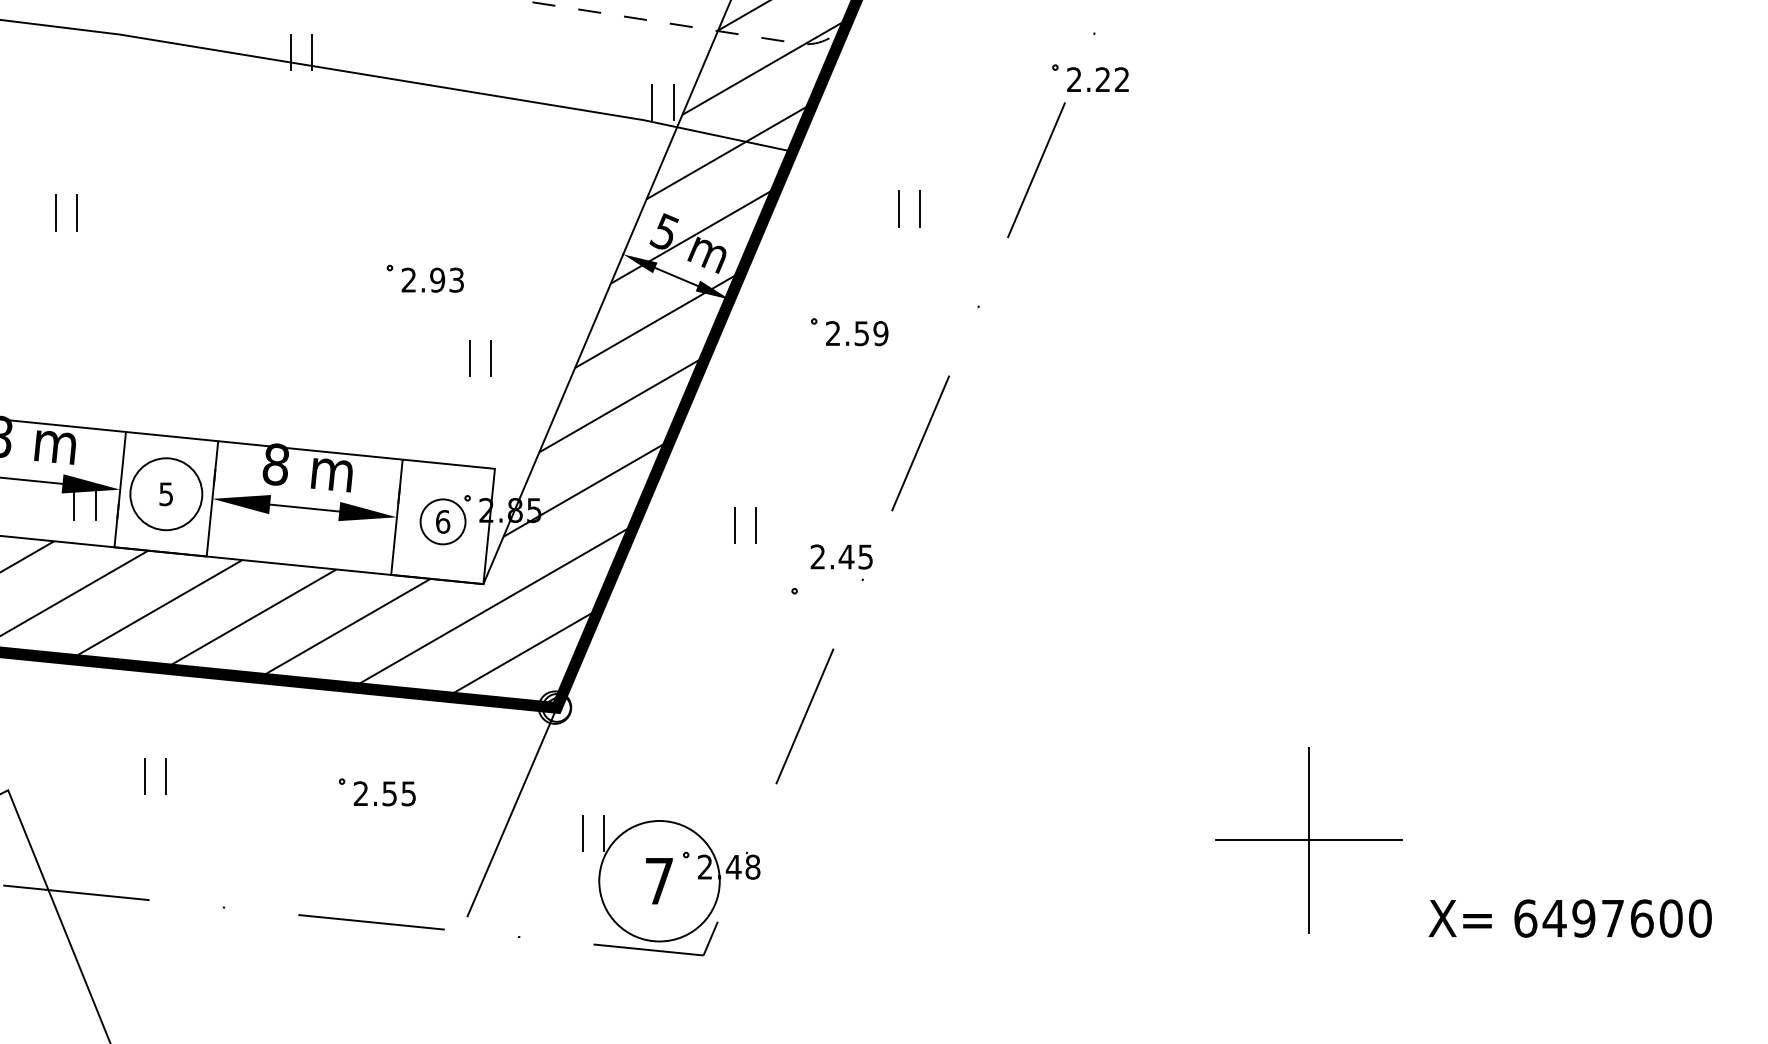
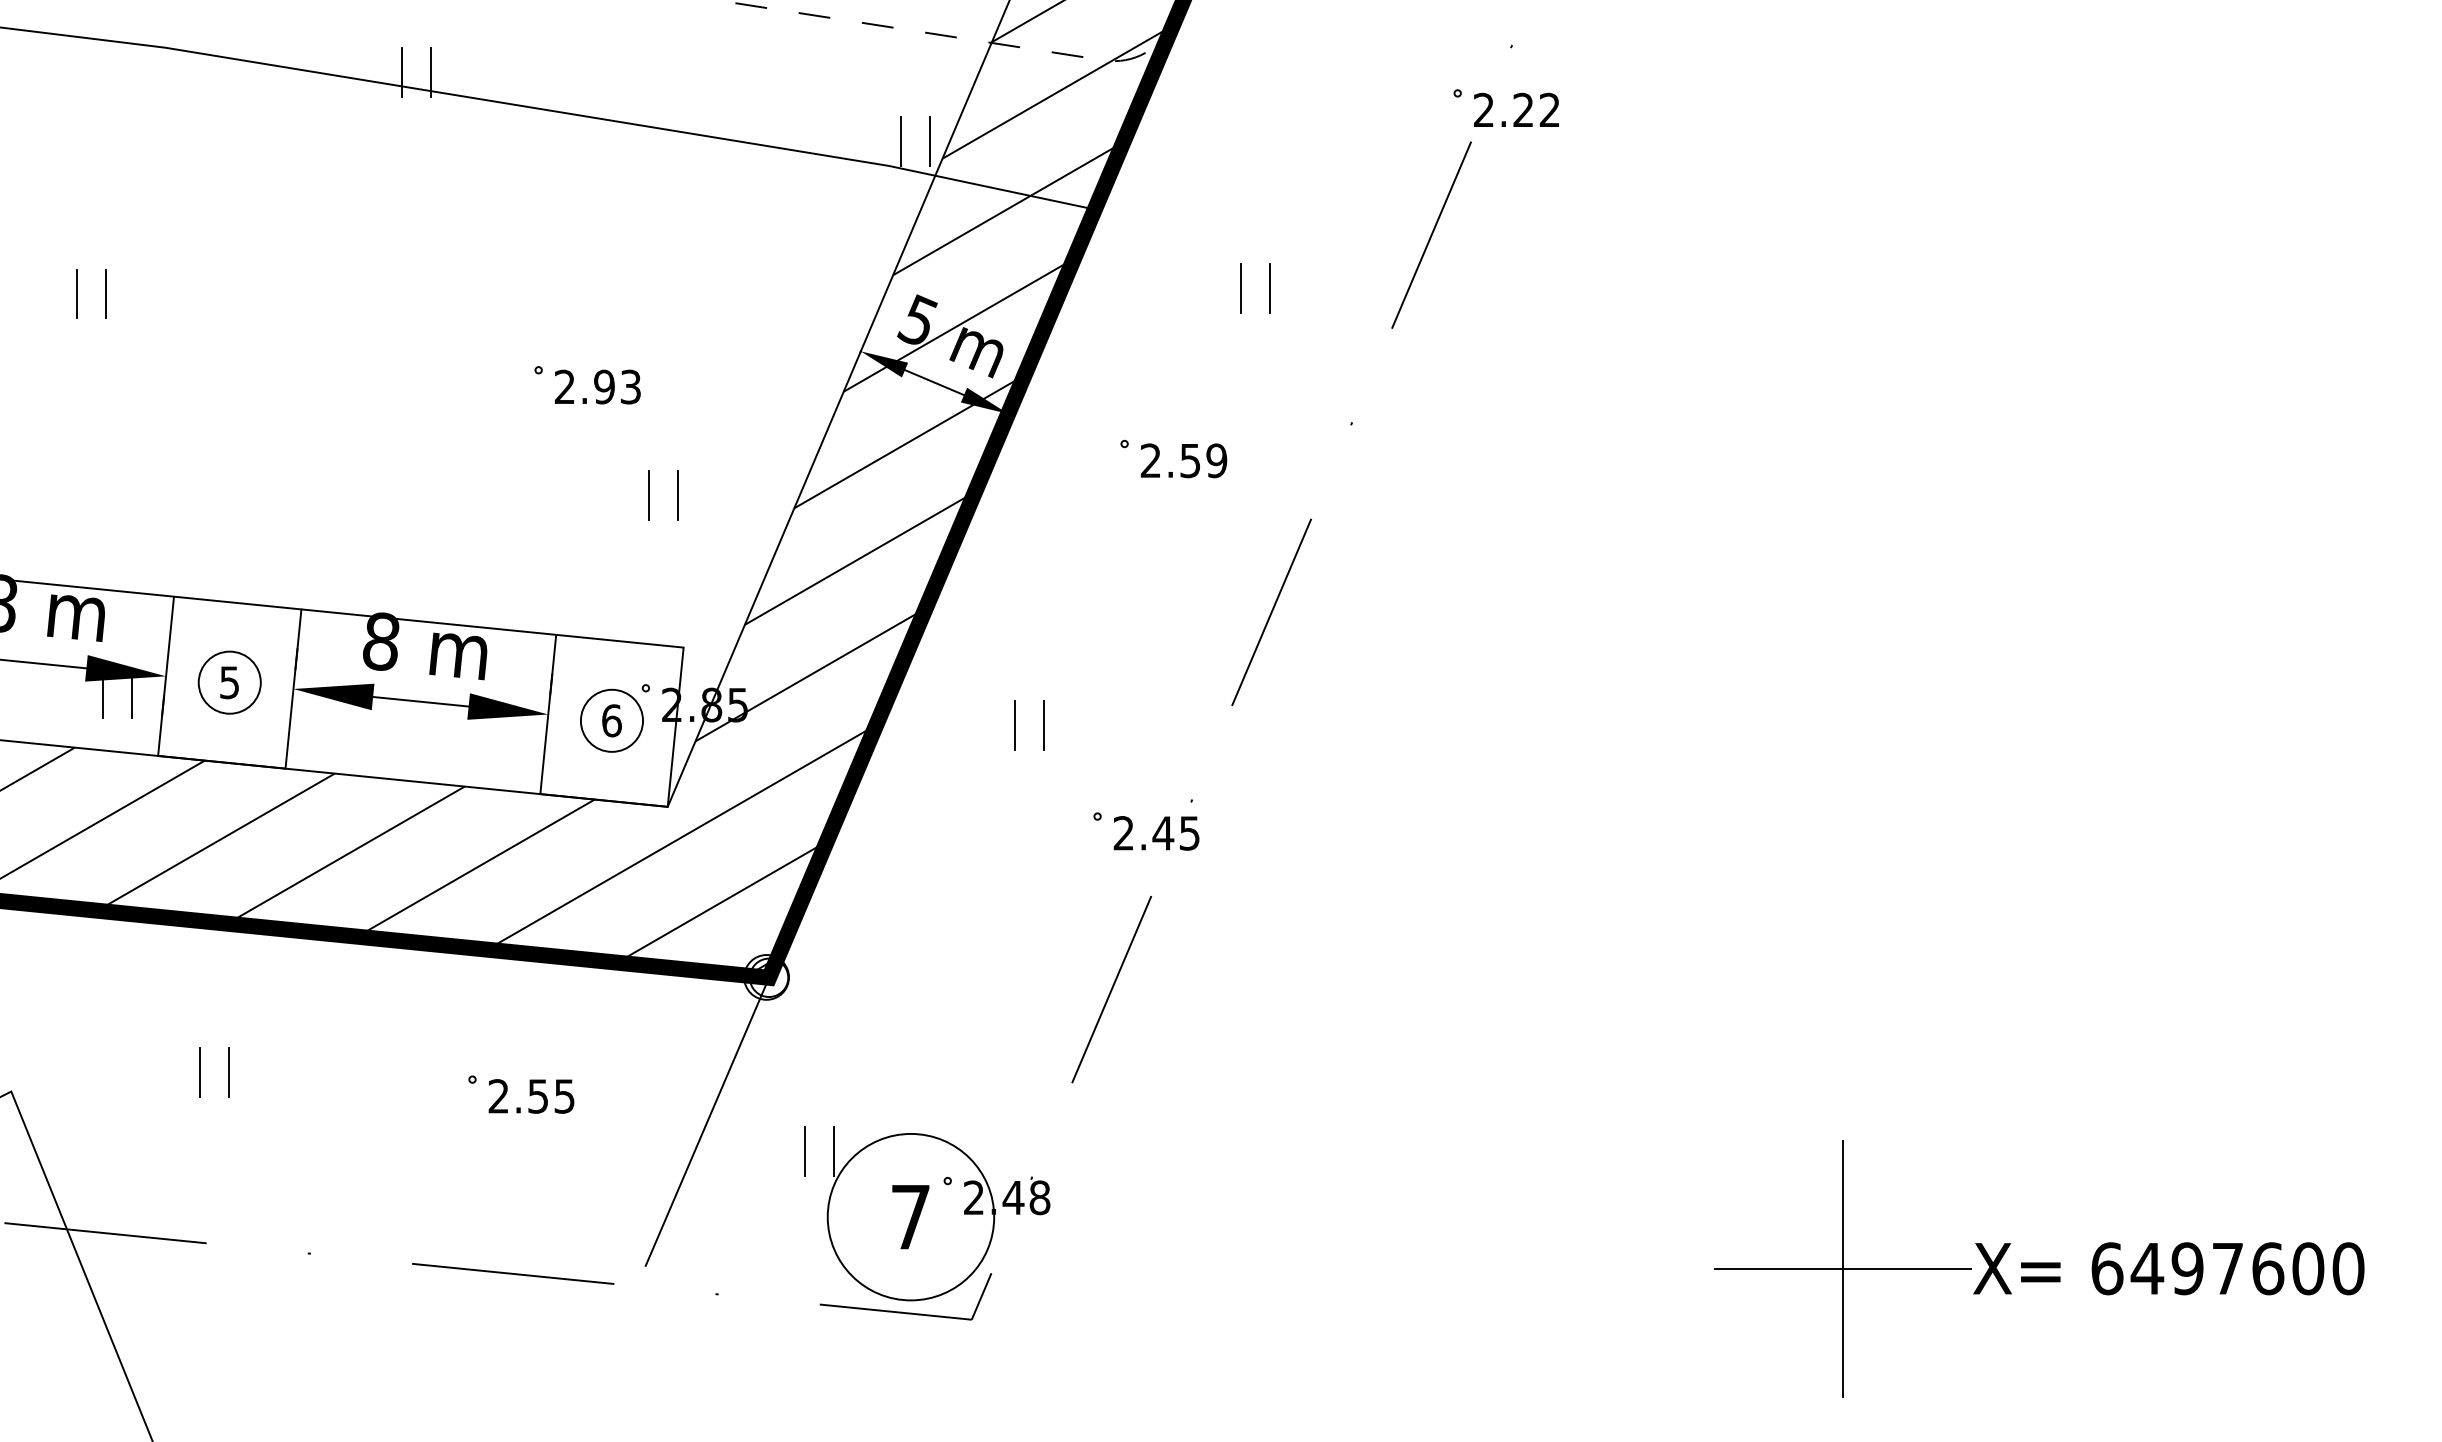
circle: (166, 494) -> (229, 682), size x0.62
text: (841, 557) -> (1156, 833), moved
part: (1308, 840) -> (1842, 1268), moved

